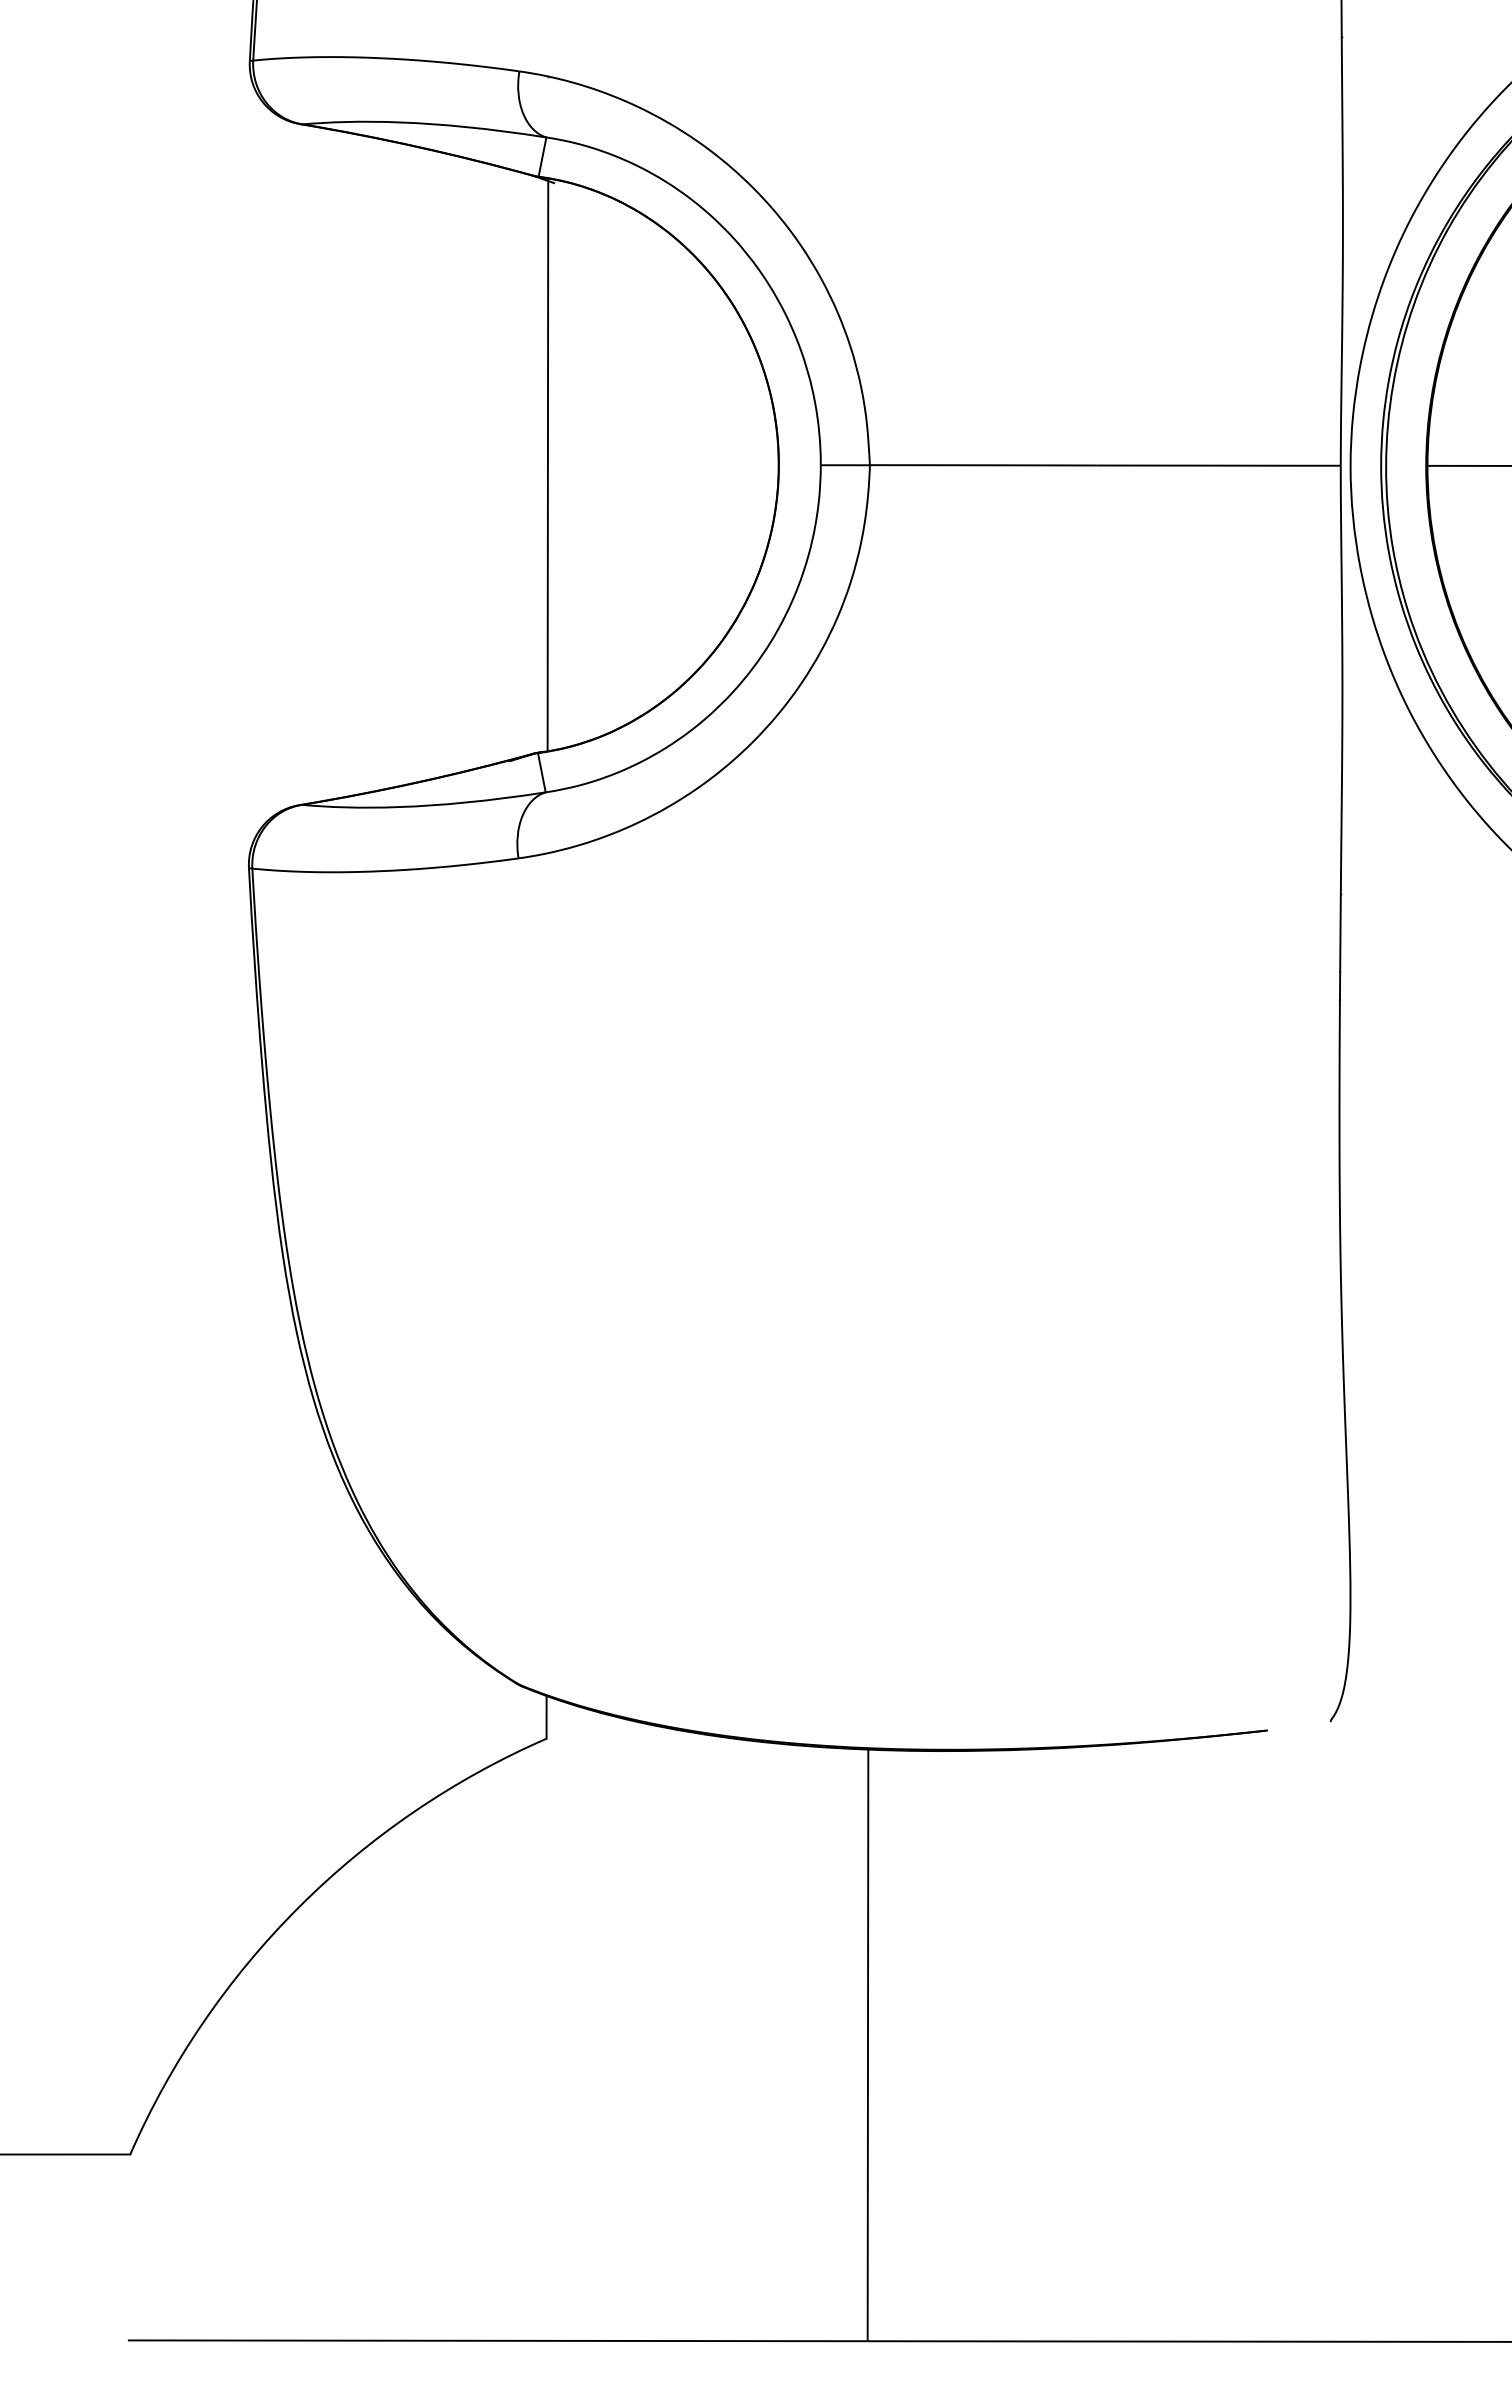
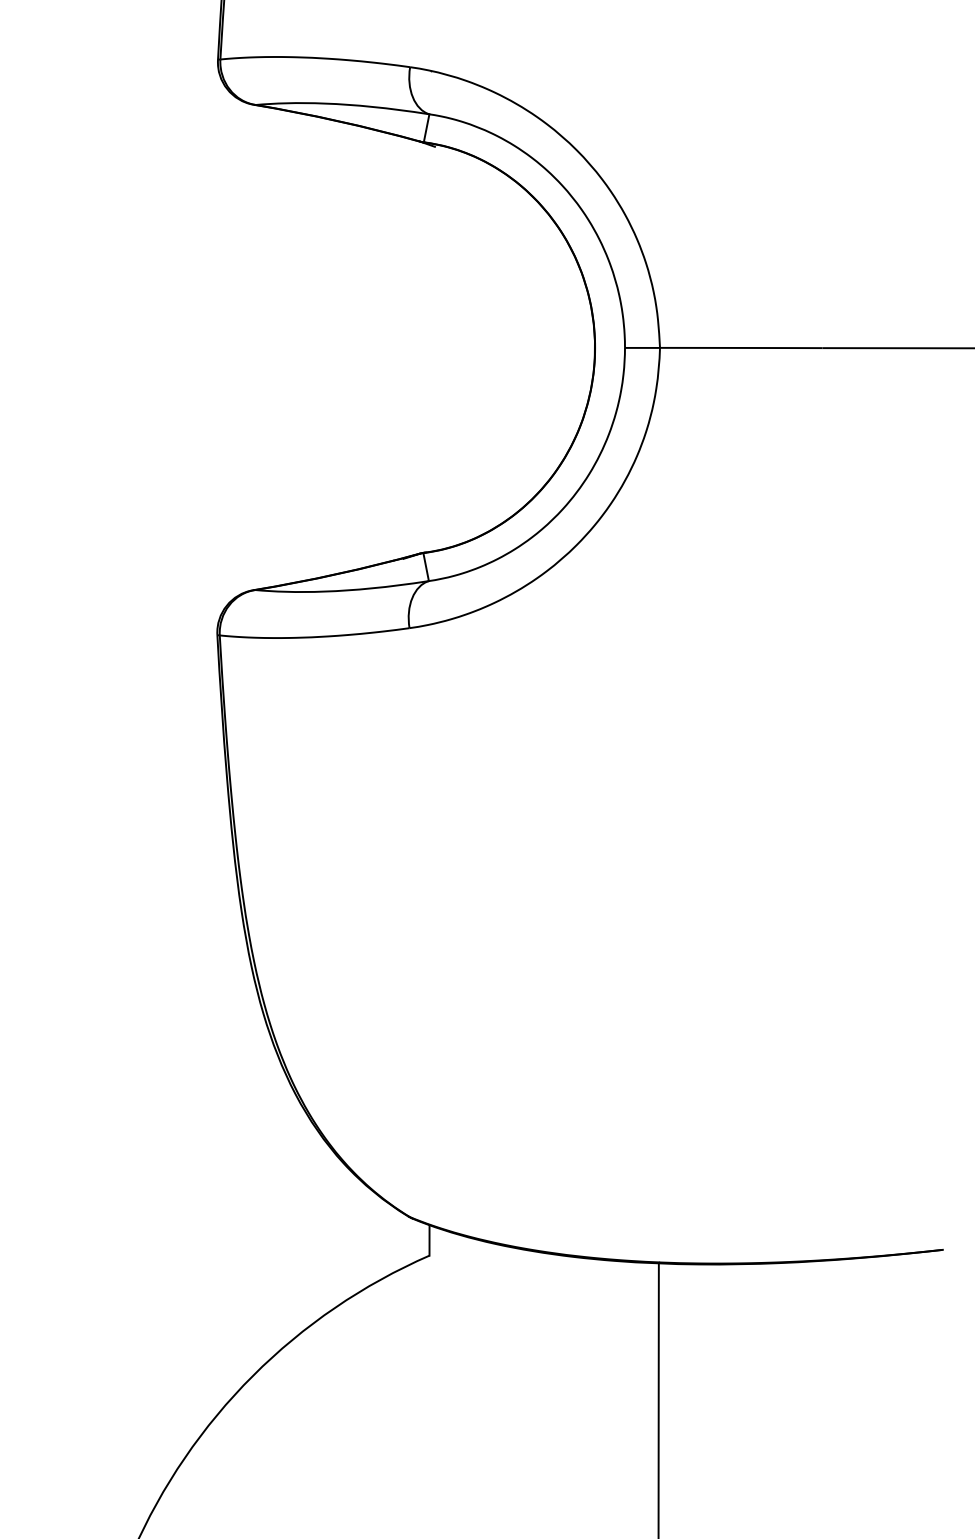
line: (547, 464) -> (430, 347), removed

